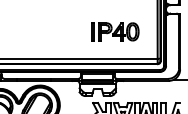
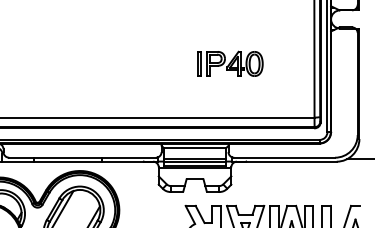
part: (115, 31) -> (230, 63), size x0.7

